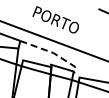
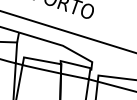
line: (53, 53) -> (62, 46), dashed -> solid

